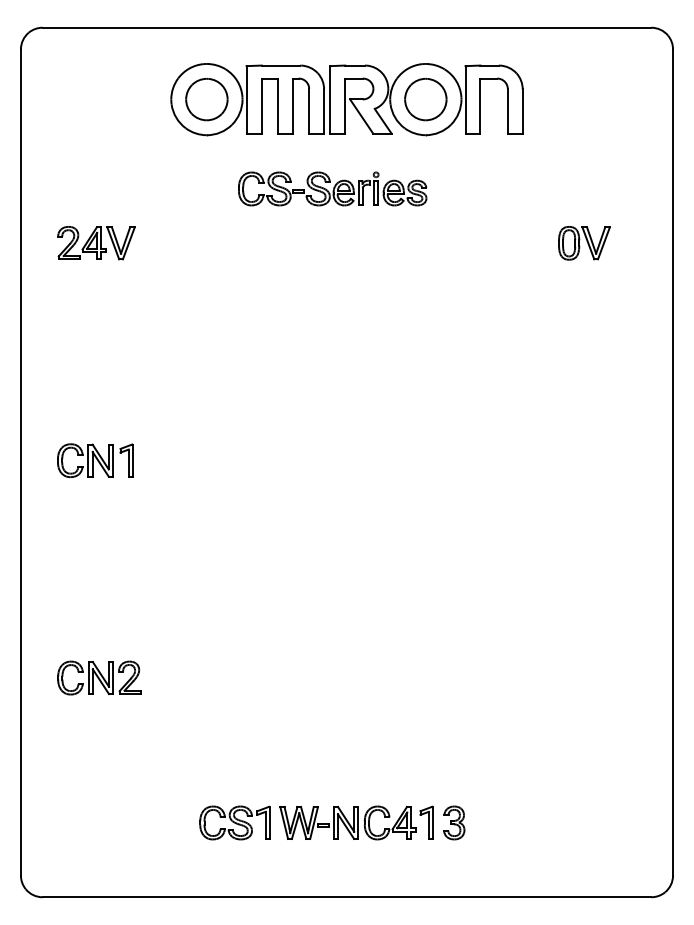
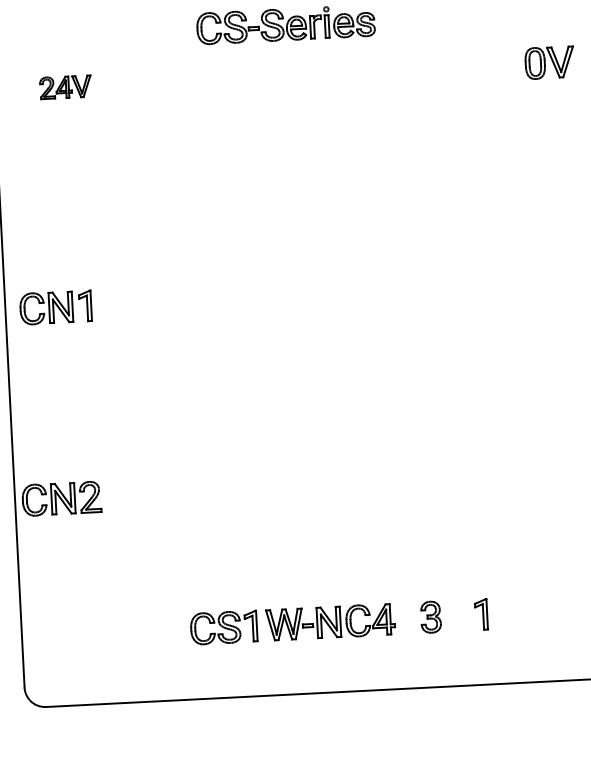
part: (96, 243) -> (65, 87), size x0.7
part: (584, 243) -> (549, 62), moved
part: (95, 460) -> (55, 307), moved
part: (99, 677) -> (61, 498), moved
part: (426, 822) -> (481, 614), moved

